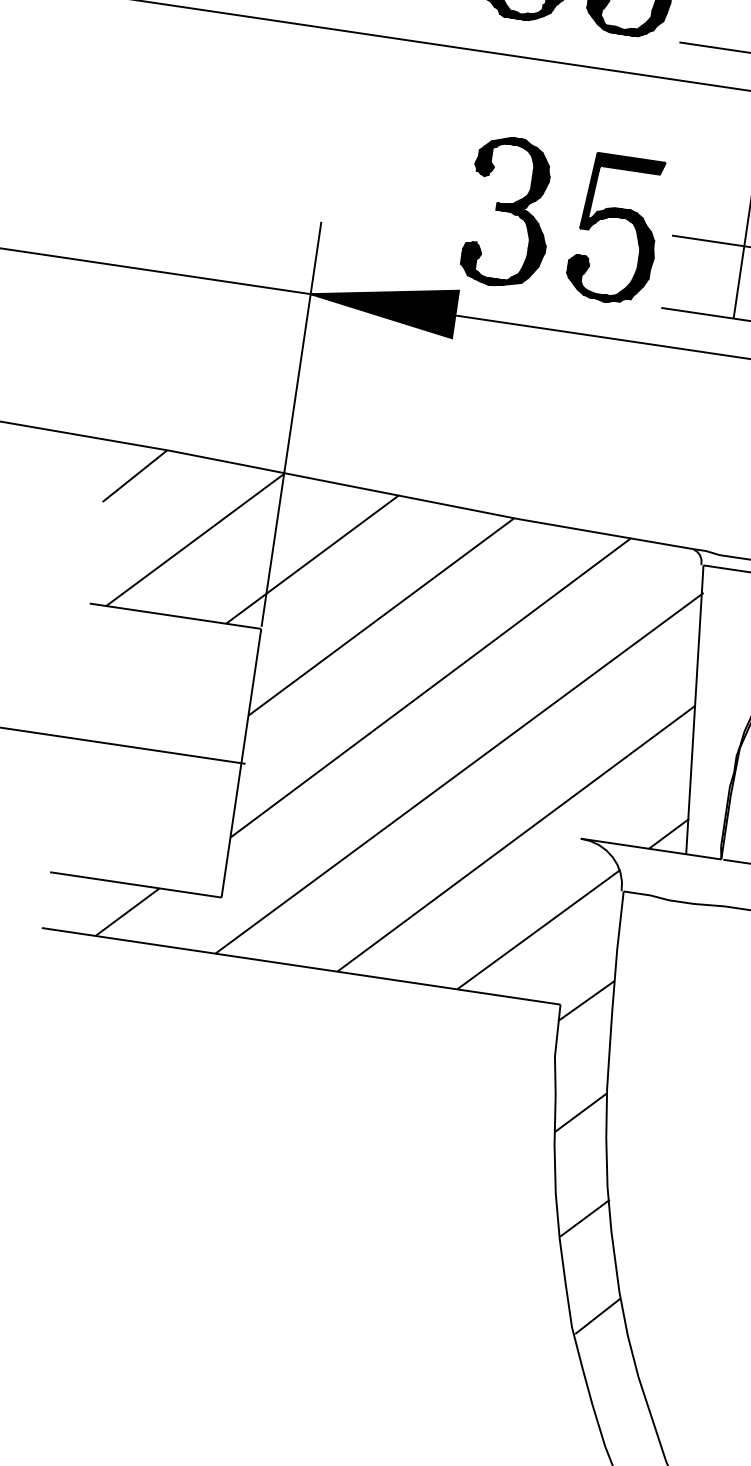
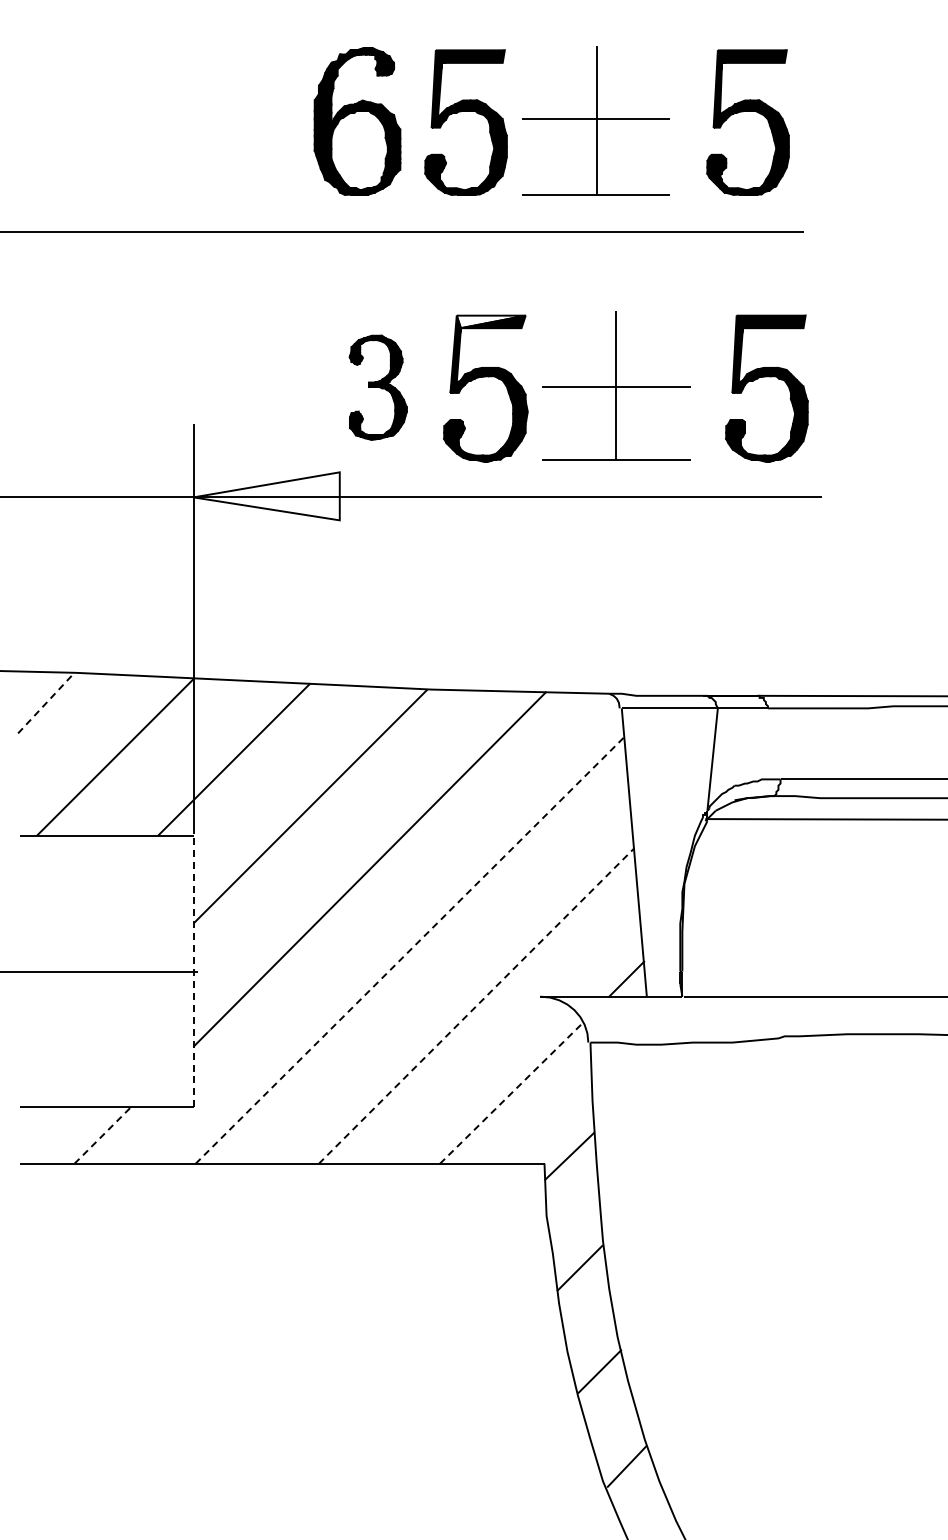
fill: (630, 163) -> (490, 321), removed
part: (509, 212) -> (378, 387), size x0.7
fill: (382, 303) -> (266, 496), removed
line: (135, 475) -> (46, 702), solid -> dashed
line: (241, 763) -> (193, 971), solid -> dashed
line: (459, 773) -> (410, 949), solid -> dashed
line: (516, 838) -> (476, 1005), solid -> dashed
line: (127, 912) -> (102, 1135), solid -> dashed
line: (539, 929) -> (512, 1092), solid -> dashed

